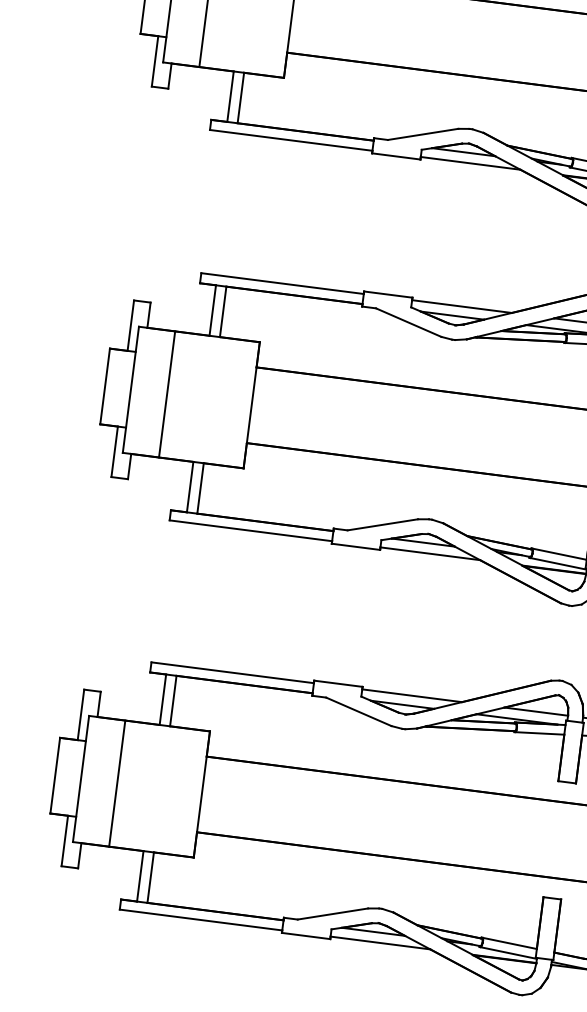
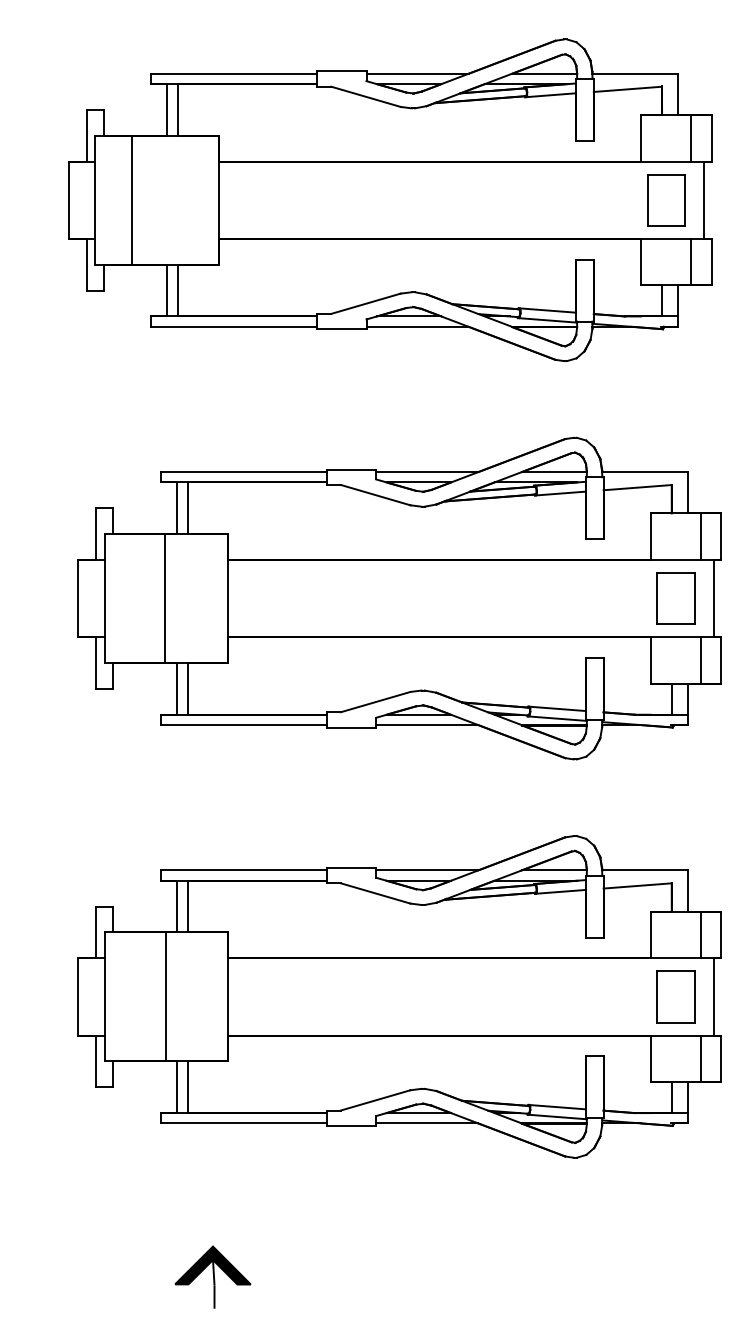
line: (166, 394) -> (164, 598), moved
line: (117, 783) -> (165, 996), moved

